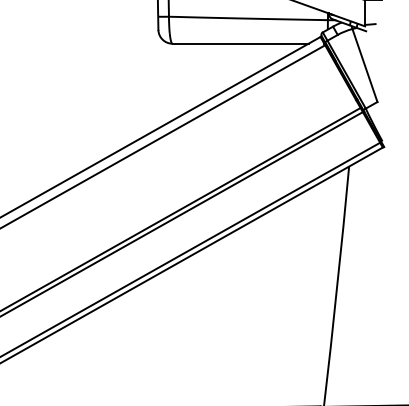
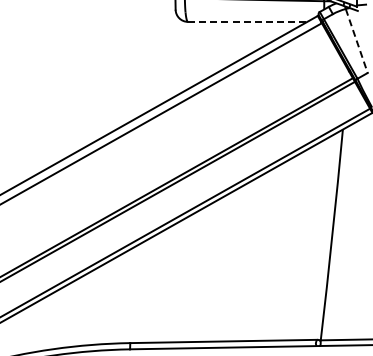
line: (240, 43) -> (247, 21), solid -> dashed
line: (364, 66) -> (356, 41), solid -> dashed

